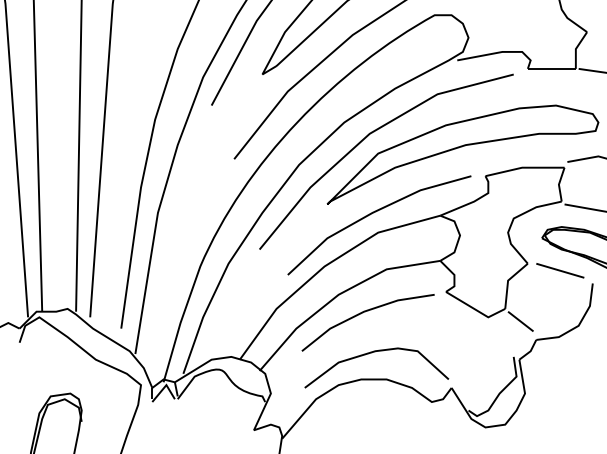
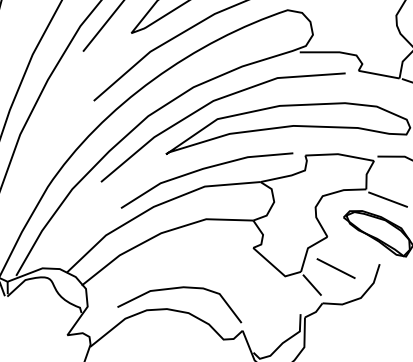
line: (560, 270) -> (336, 268), moved
curve: (365, 312) -> (181, 252), removed

